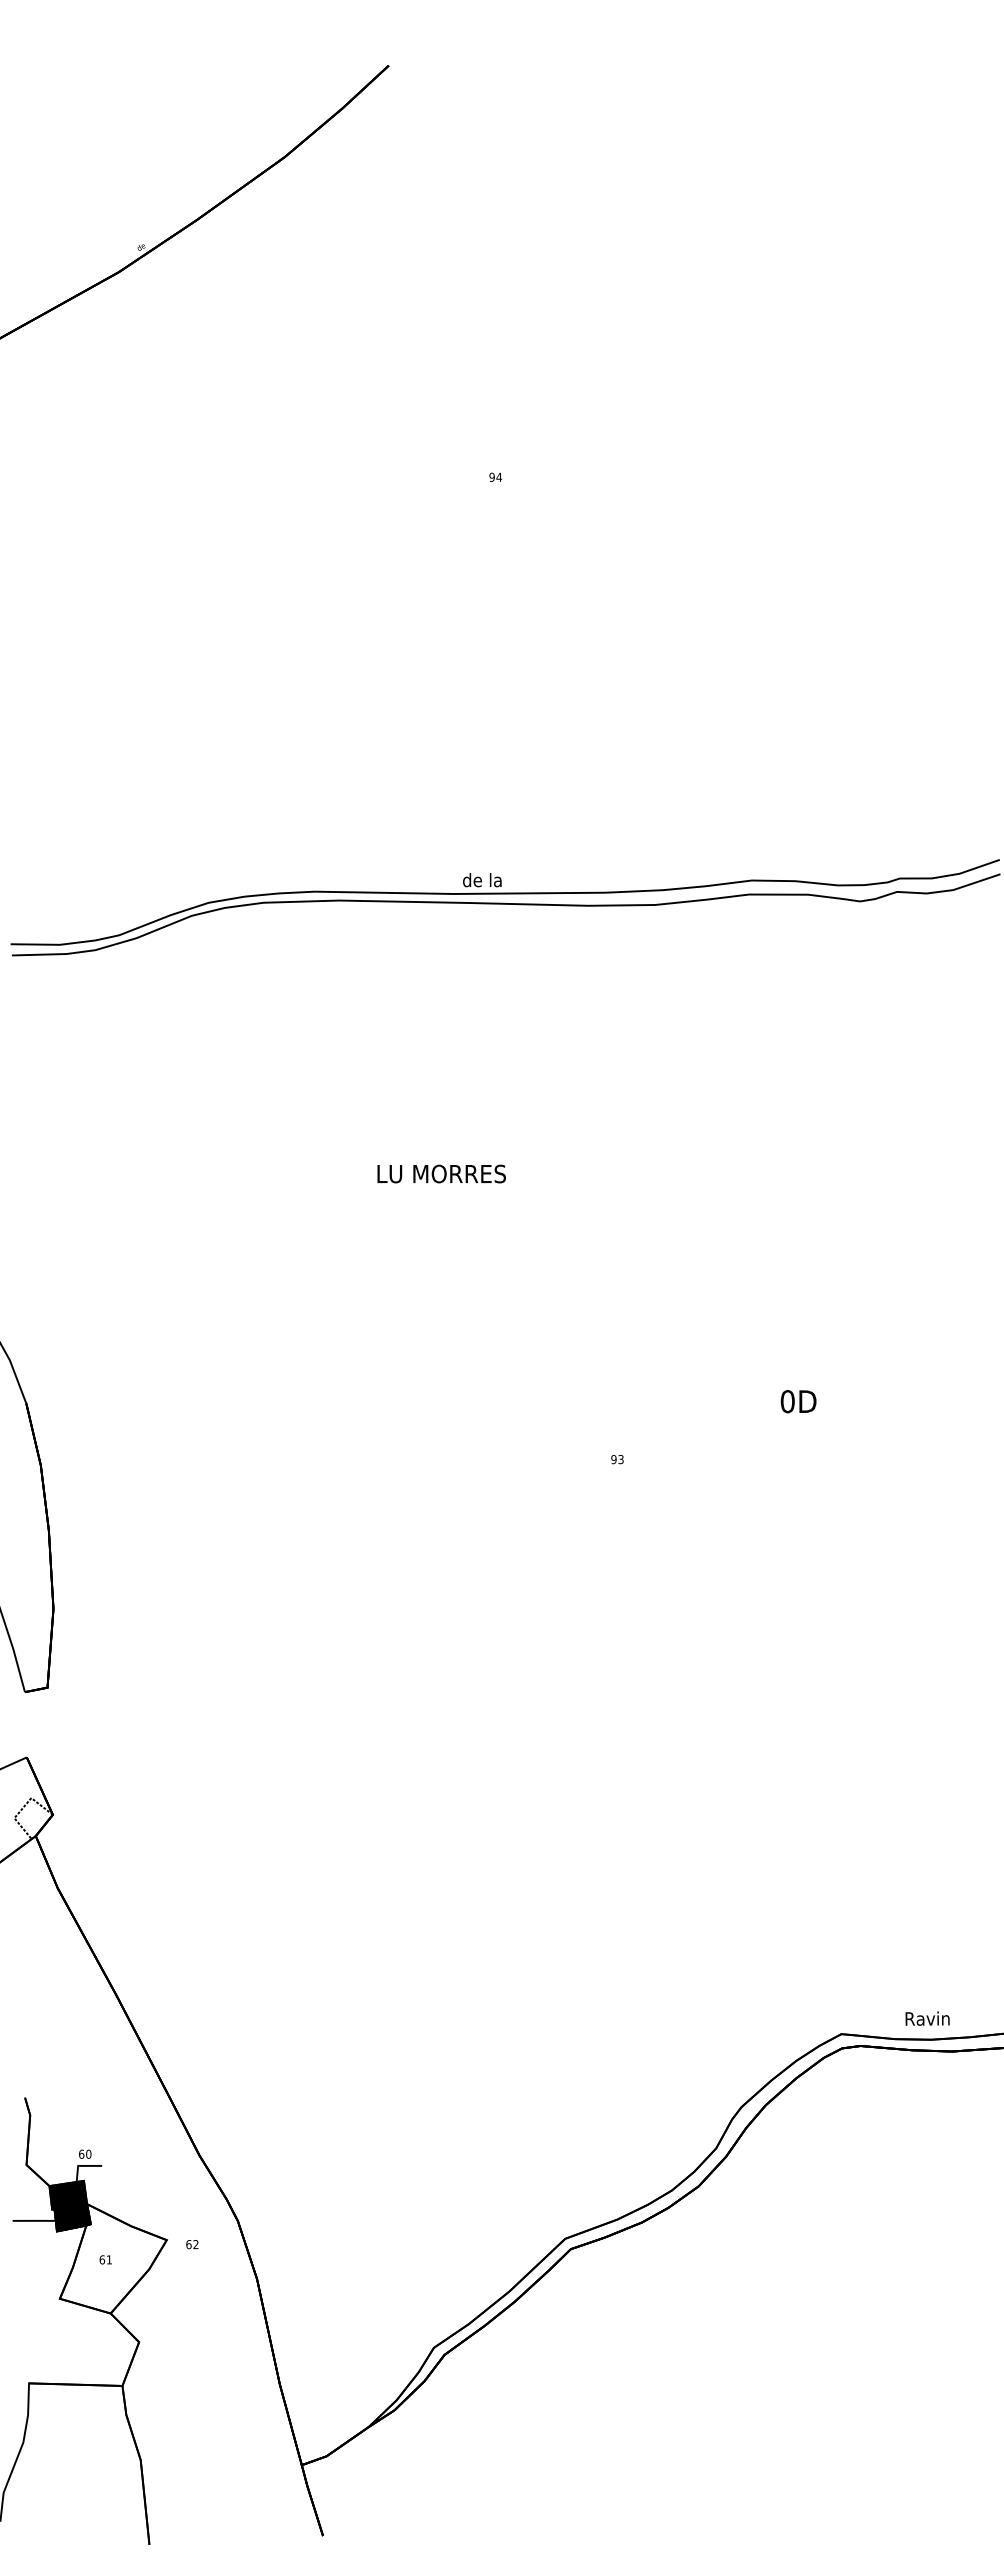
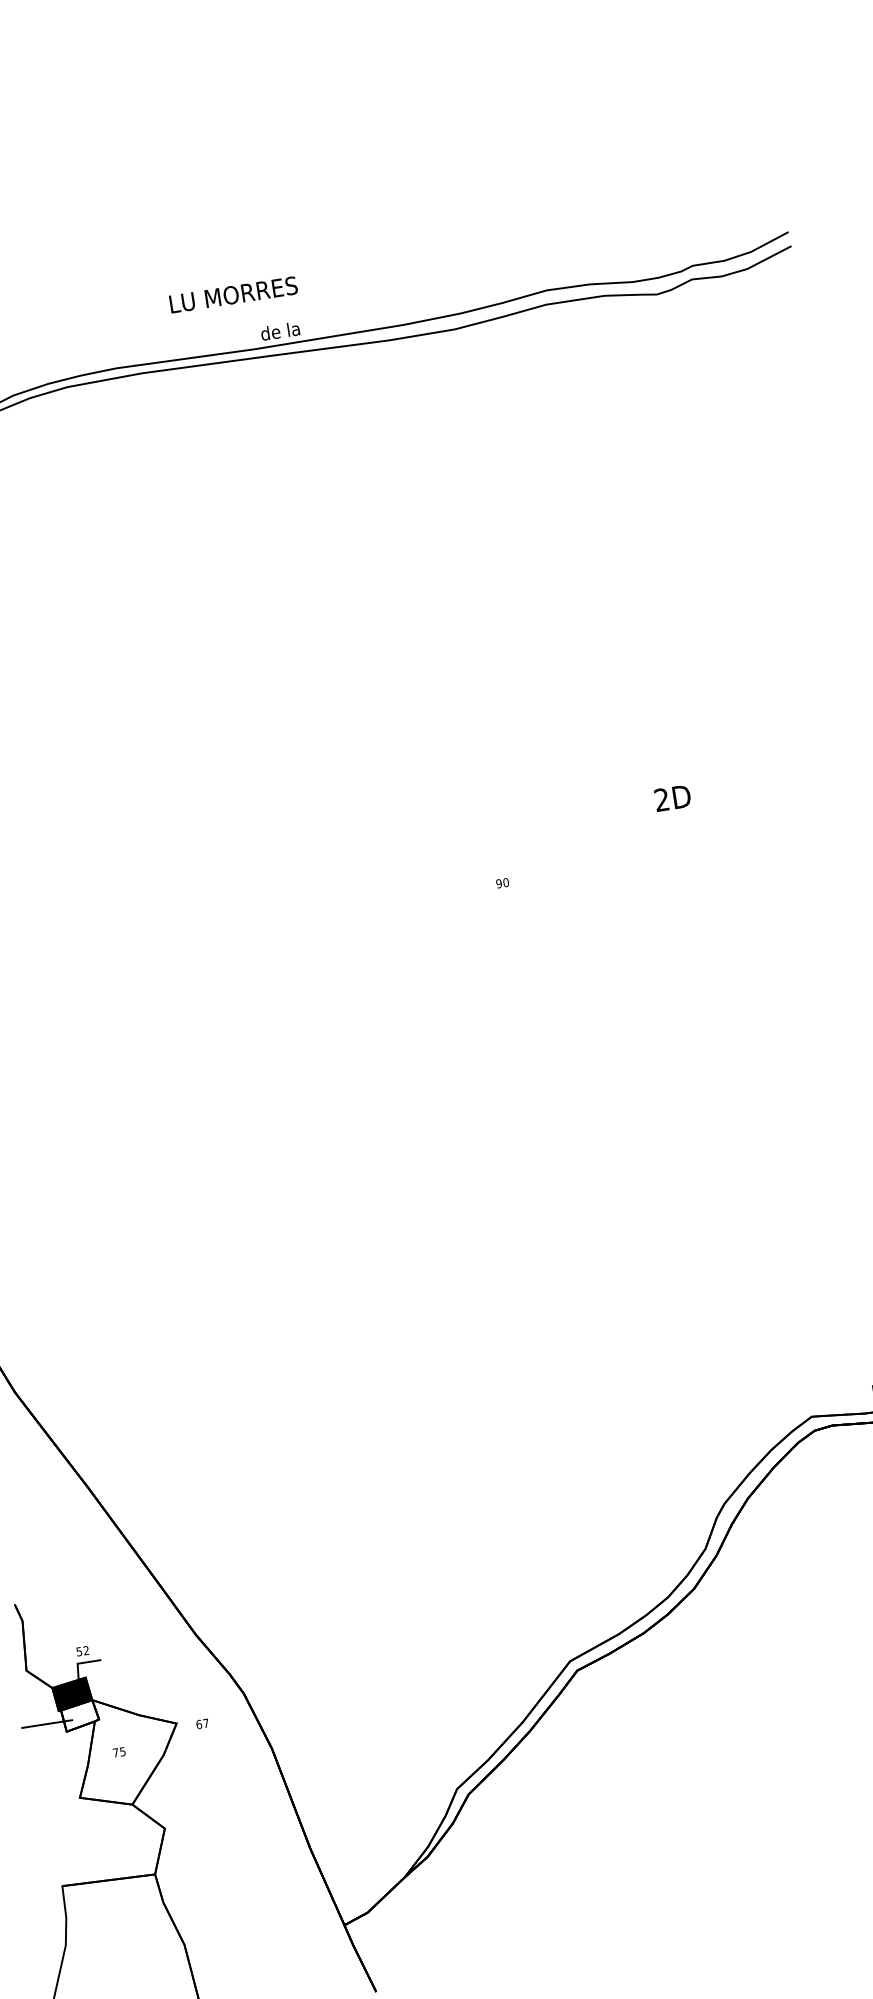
text: (441, 1173) -> (233, 294), moved
text: (787, 1401) -> (661, 799), 0D -> 2D
text: (620, 1459) -> (505, 882), 93 -> 90
text: (85, 2153) -> (83, 1650), 60 -> 52
fill: (72, 2217) -> (79, 1715), removed
text: (195, 2244) -> (205, 1723), 62 -> 67
text: (105, 2259) -> (118, 1752), 61 -> 75

